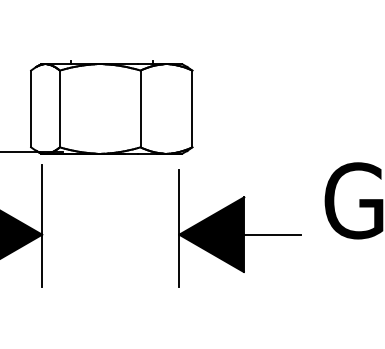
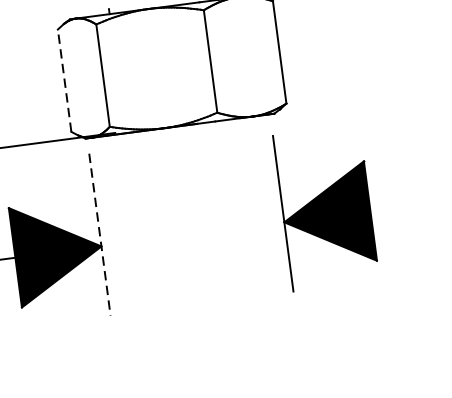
line: (31, 108) -> (65, 80), solid -> dashed
line: (42, 225) -> (100, 234), solid -> dashed
line: (271, 234) -> (407, 205), removed

